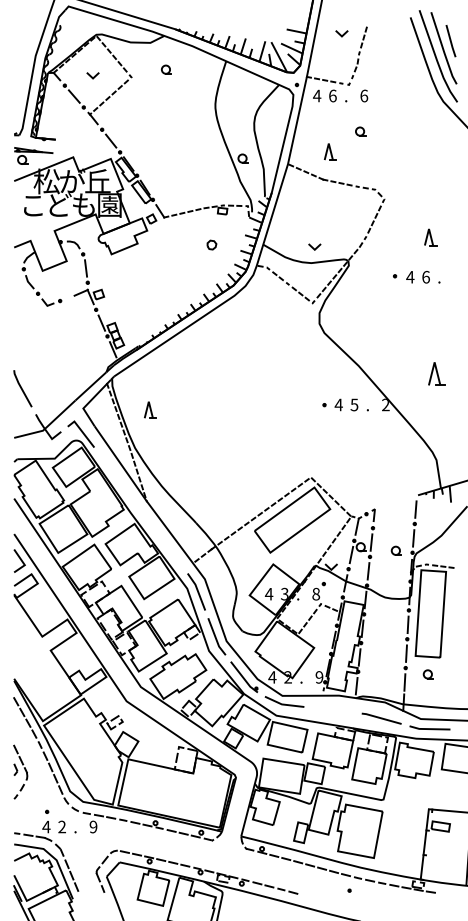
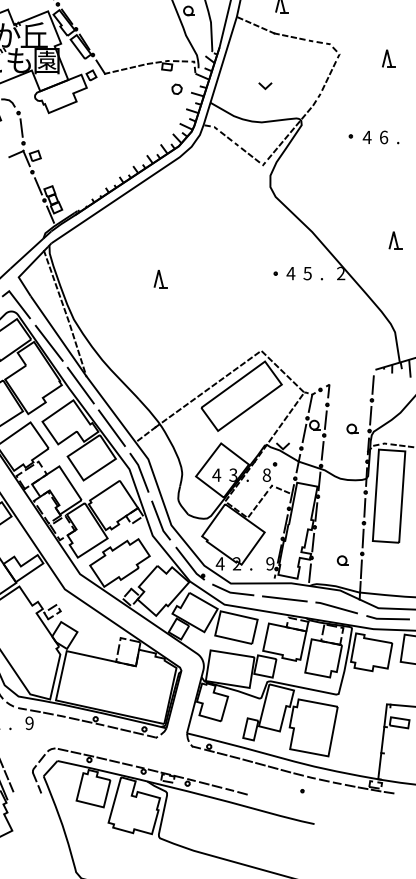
part: (430, 237) -> (388, 58), moved
part: (211, 244) -> (176, 88), moved
line: (313, 247) -> (264, 86), moved
part: (436, 373) -> (395, 240), size x0.71
part: (150, 409) -> (160, 278), moved
line: (111, 470) -> (48, 343), added
line: (141, 509) -> (80, 384), added
line: (170, 549) -> (111, 427), added
part: (427, 674) -> (341, 560), moved
line: (332, 709) -> (284, 598), added

